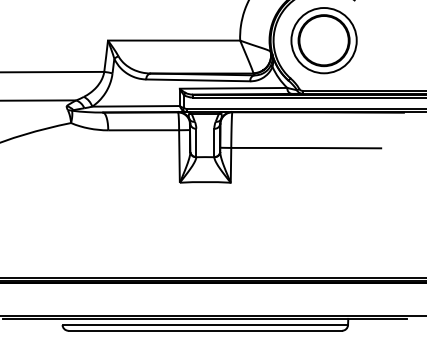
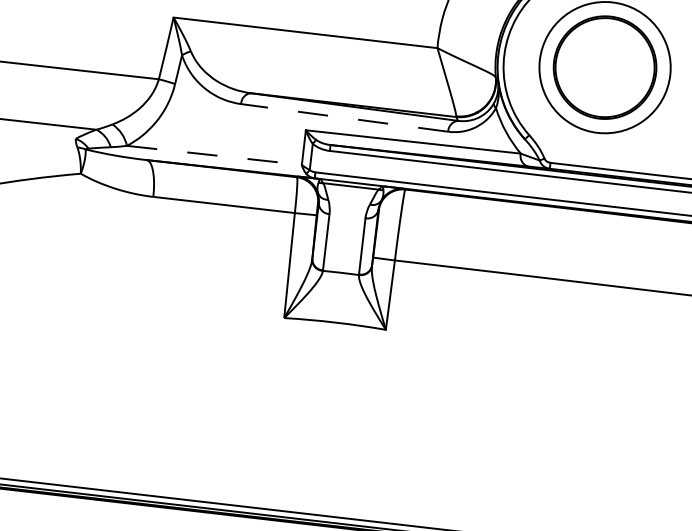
line: (198, 80) -> (345, 118), solid -> dashed
line: (136, 106) -> (215, 155), solid -> dashed

